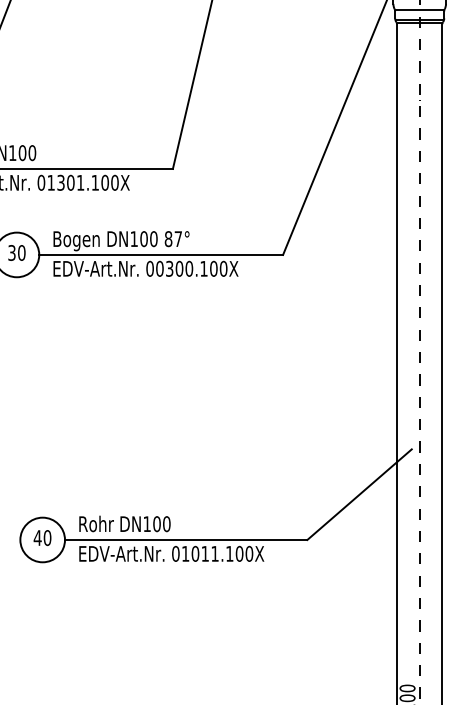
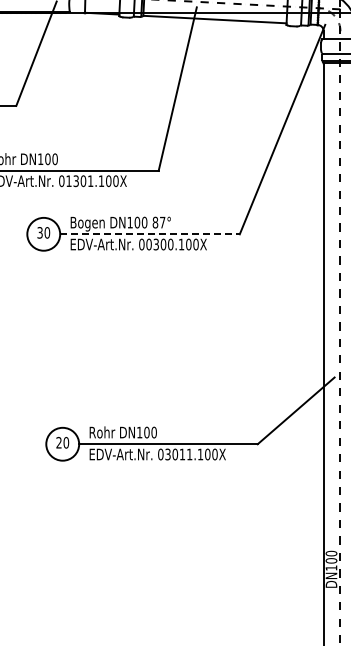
line: (161, 255) -> (150, 234), solid -> dashed
text: (36, 537) -> (58, 442), 40 -> 20
text: (184, 553) -> (167, 454), 01011.100X -> 03011.100X

